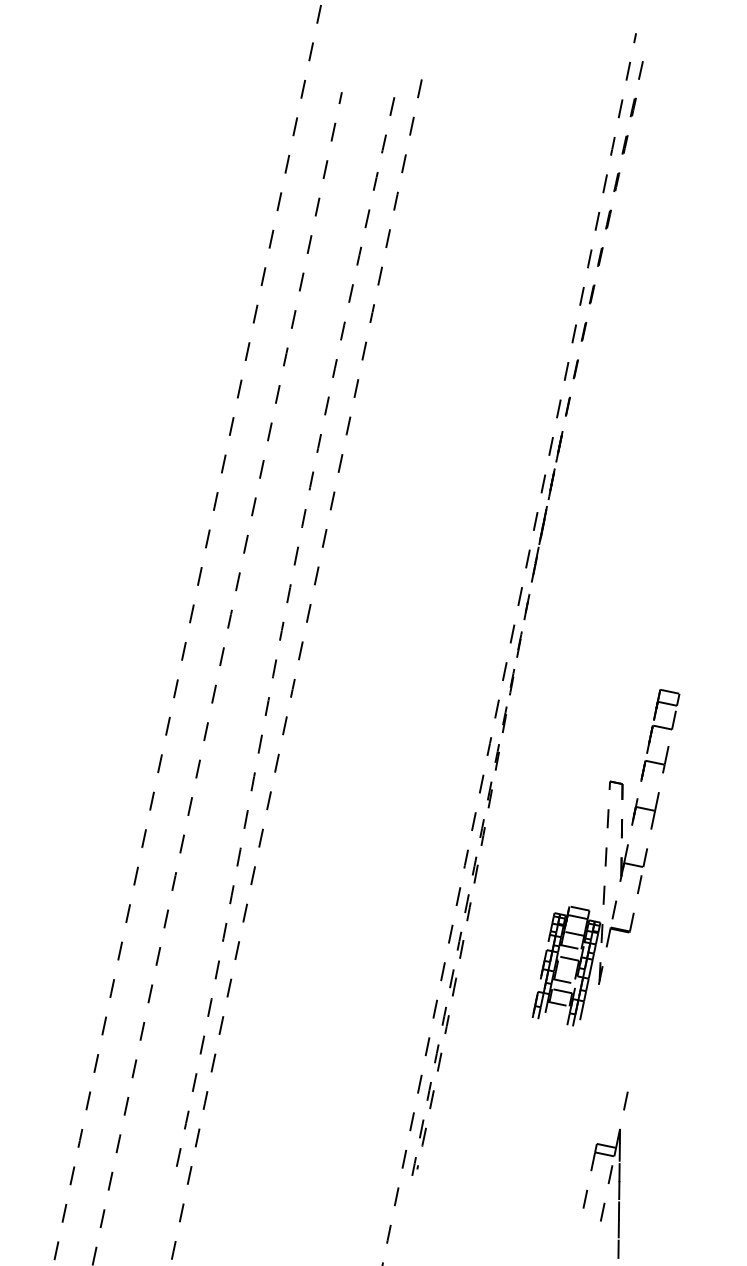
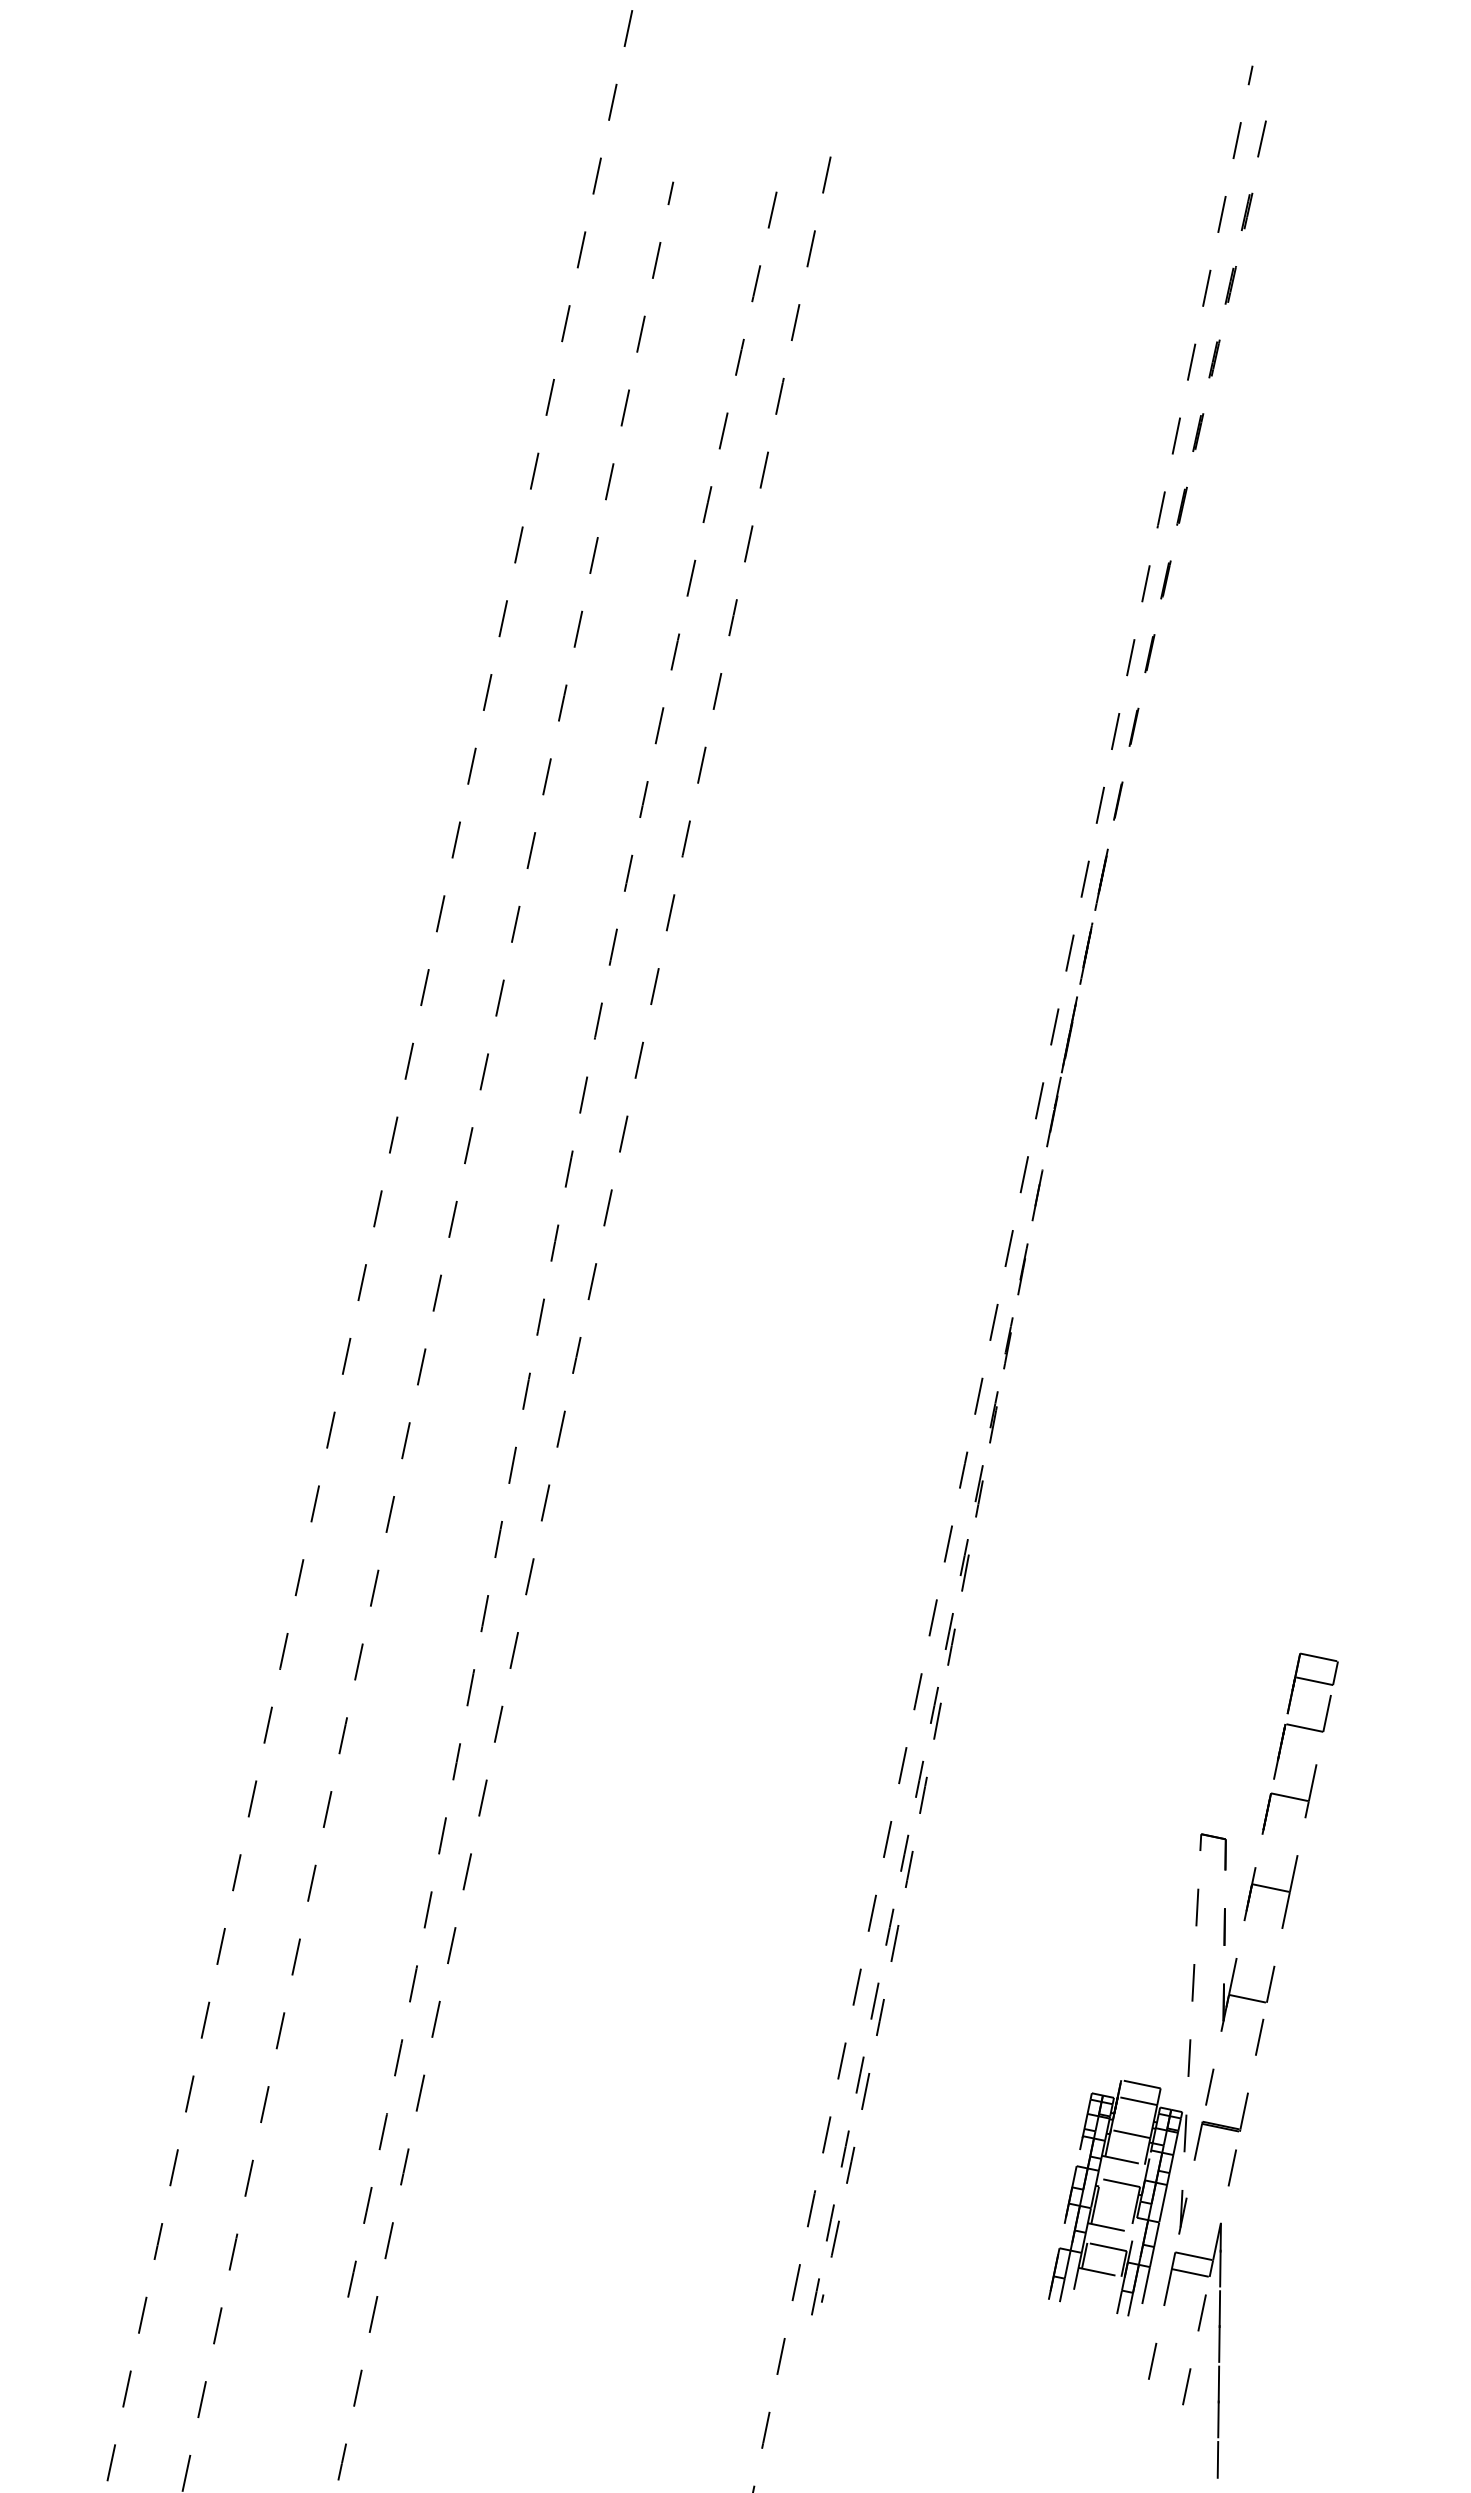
part: (605, 857) -> (1192, 1983), moved

